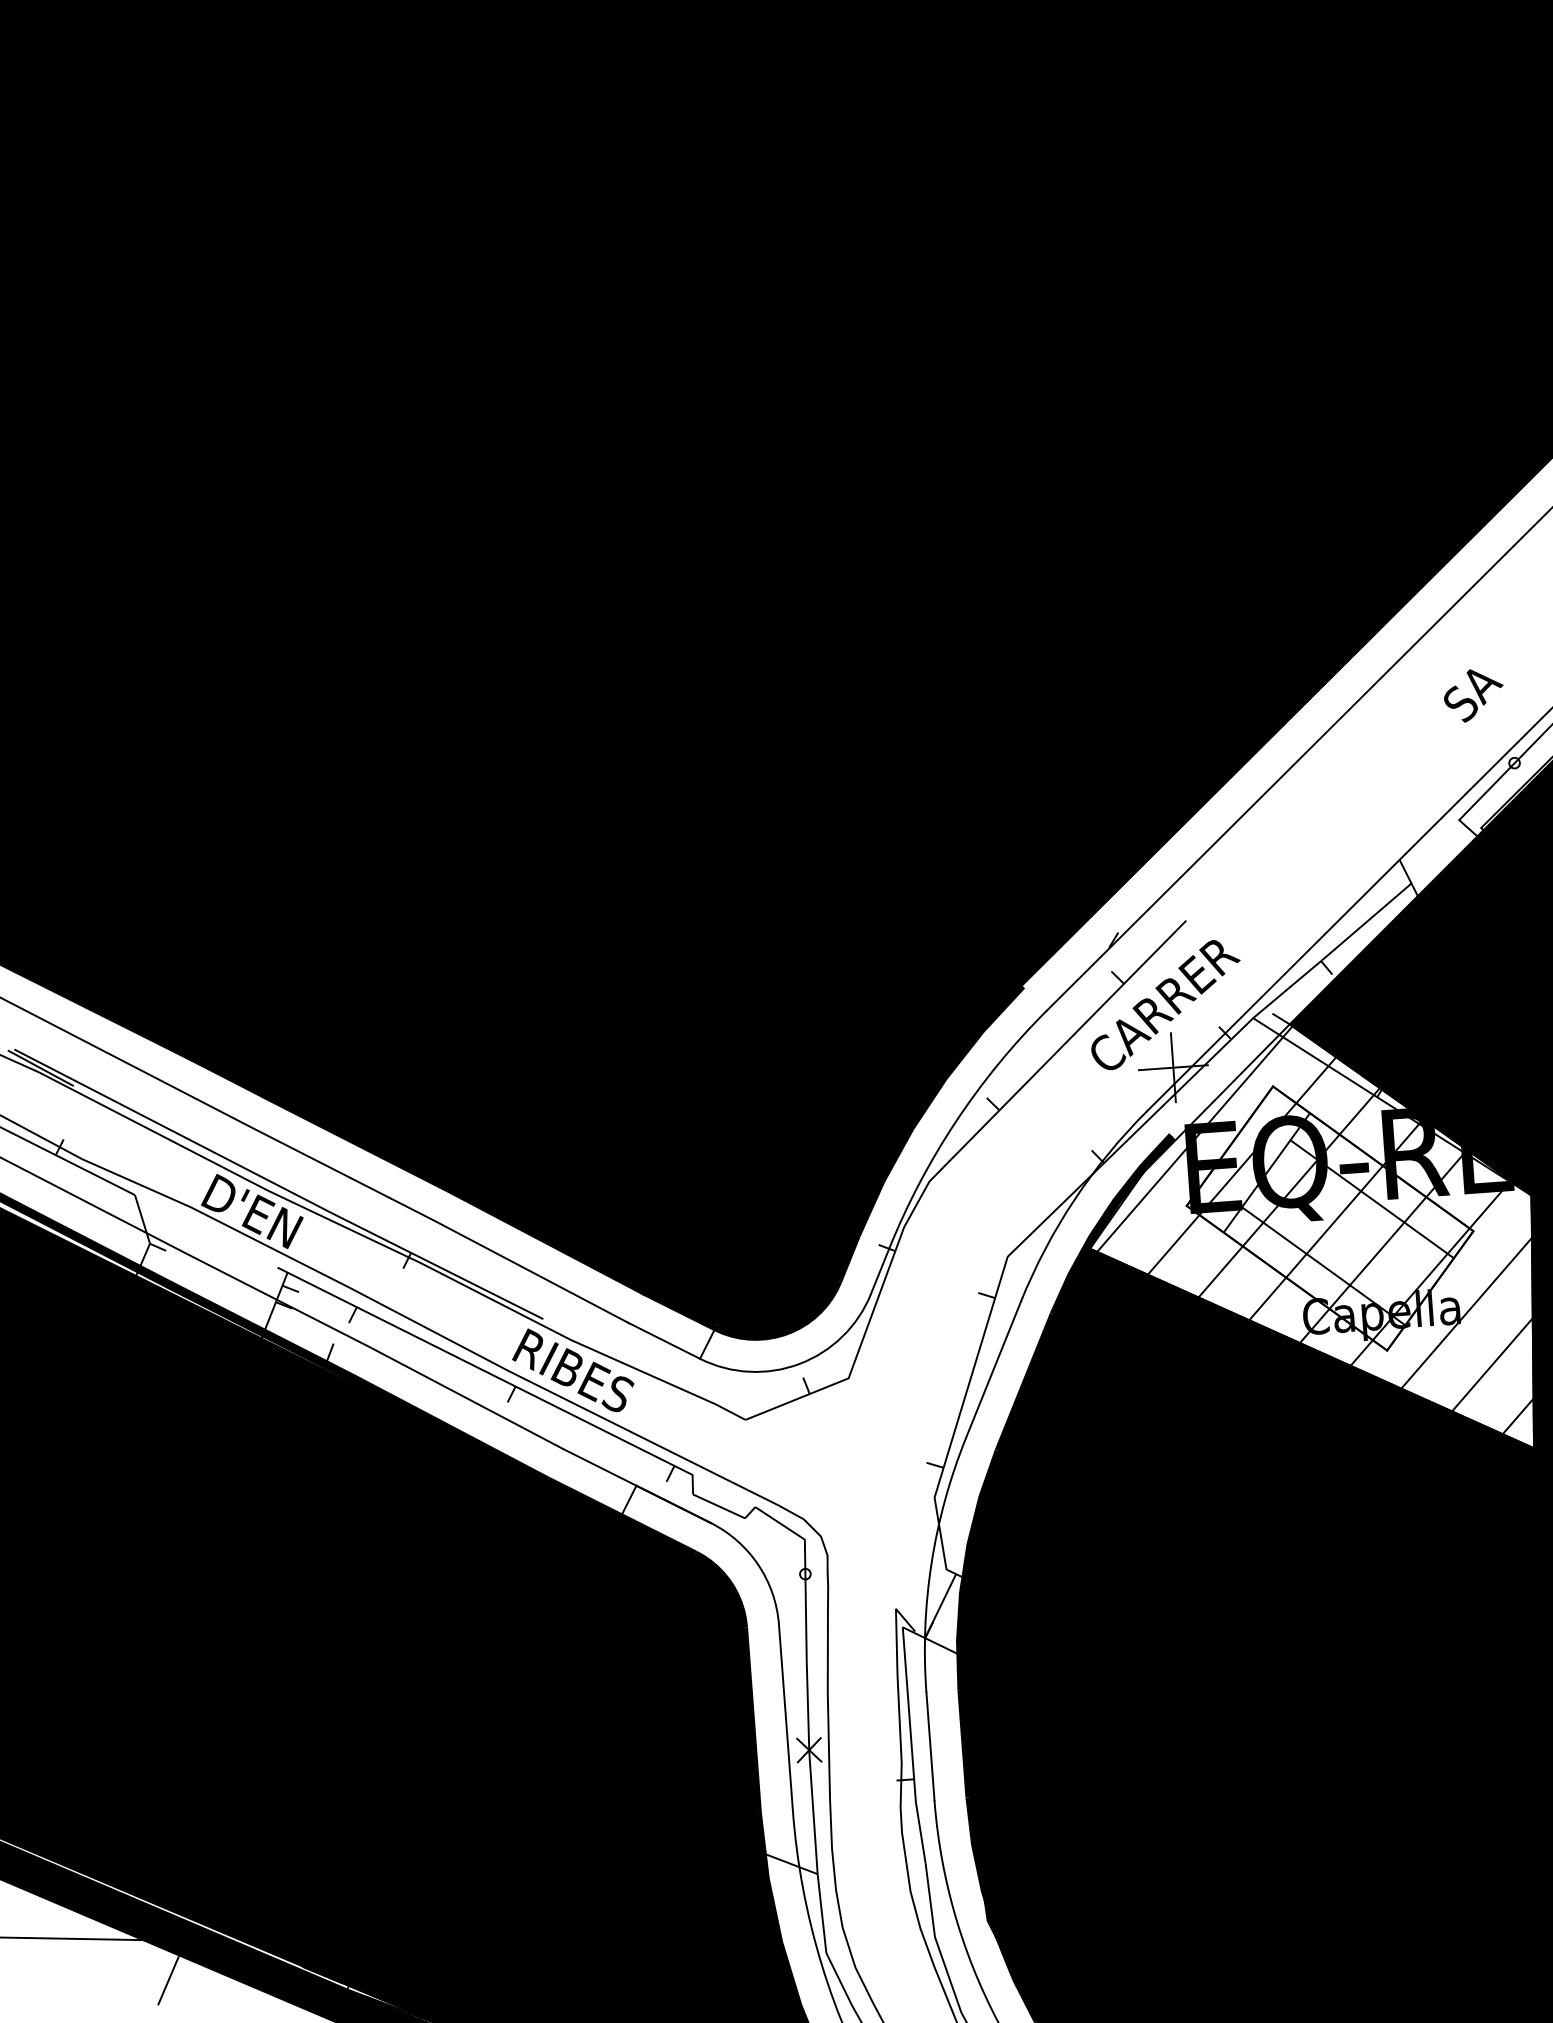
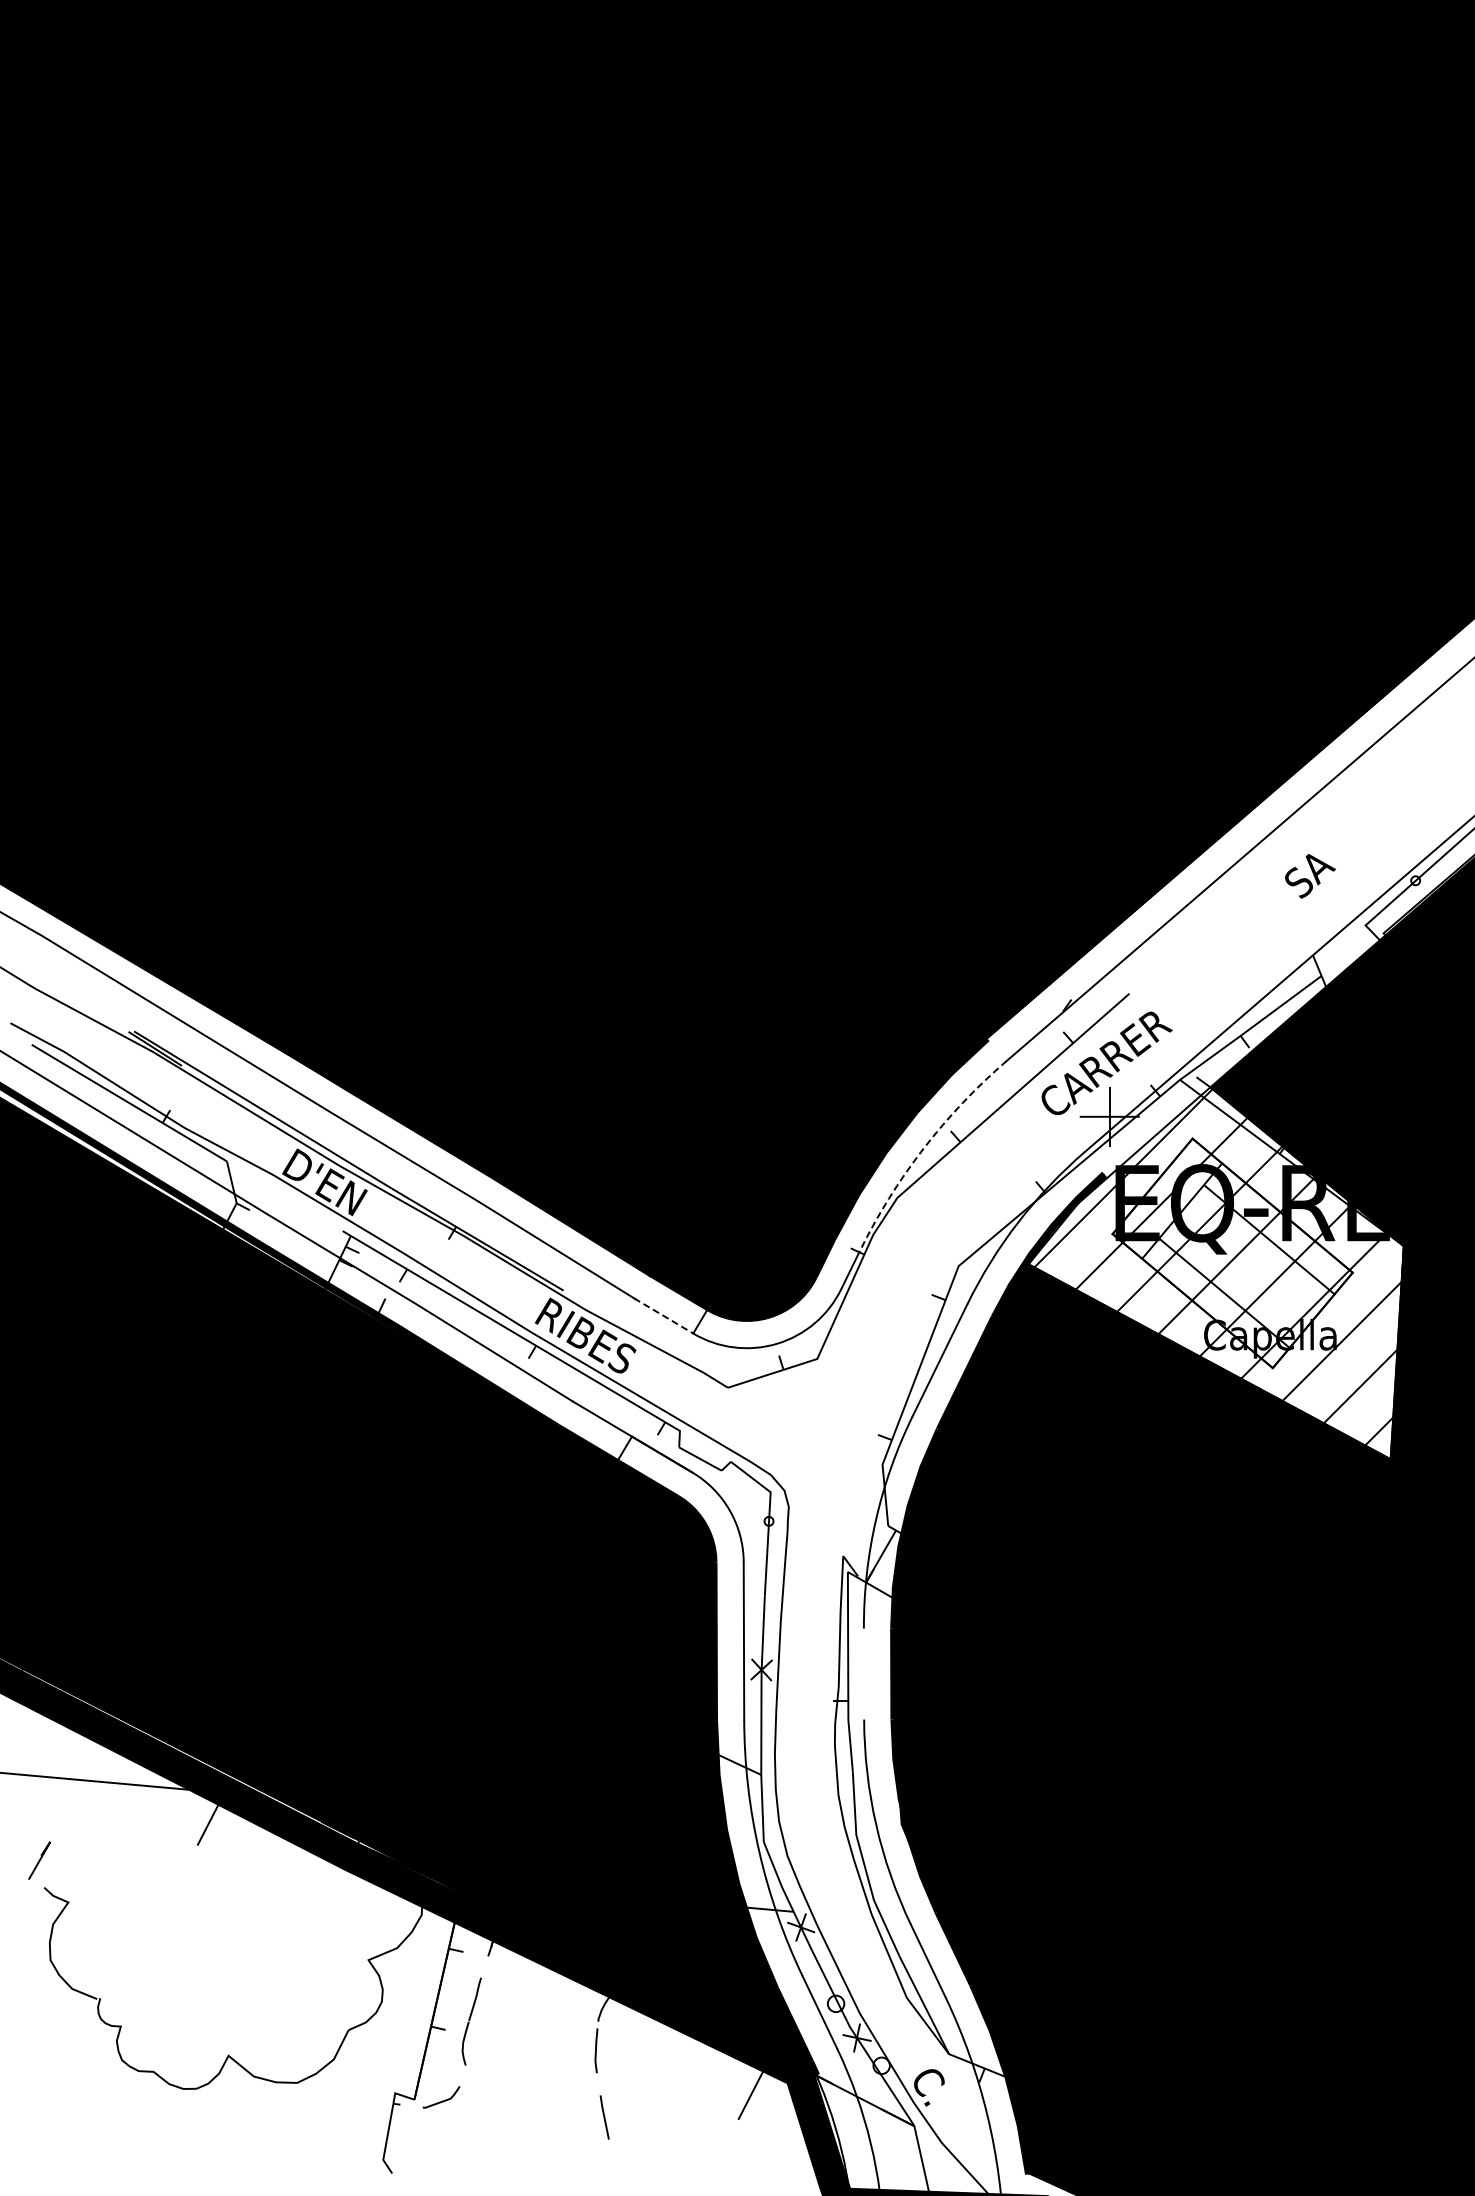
text: (1473, 695) -> (1310, 876), moved
arc: (956, 1120) -> (923, 1148), solid -> dashed
line: (664, 1341) -> (664, 1316), solid -> dashed
line: (929, 1745) -> (863, 1673), removed

